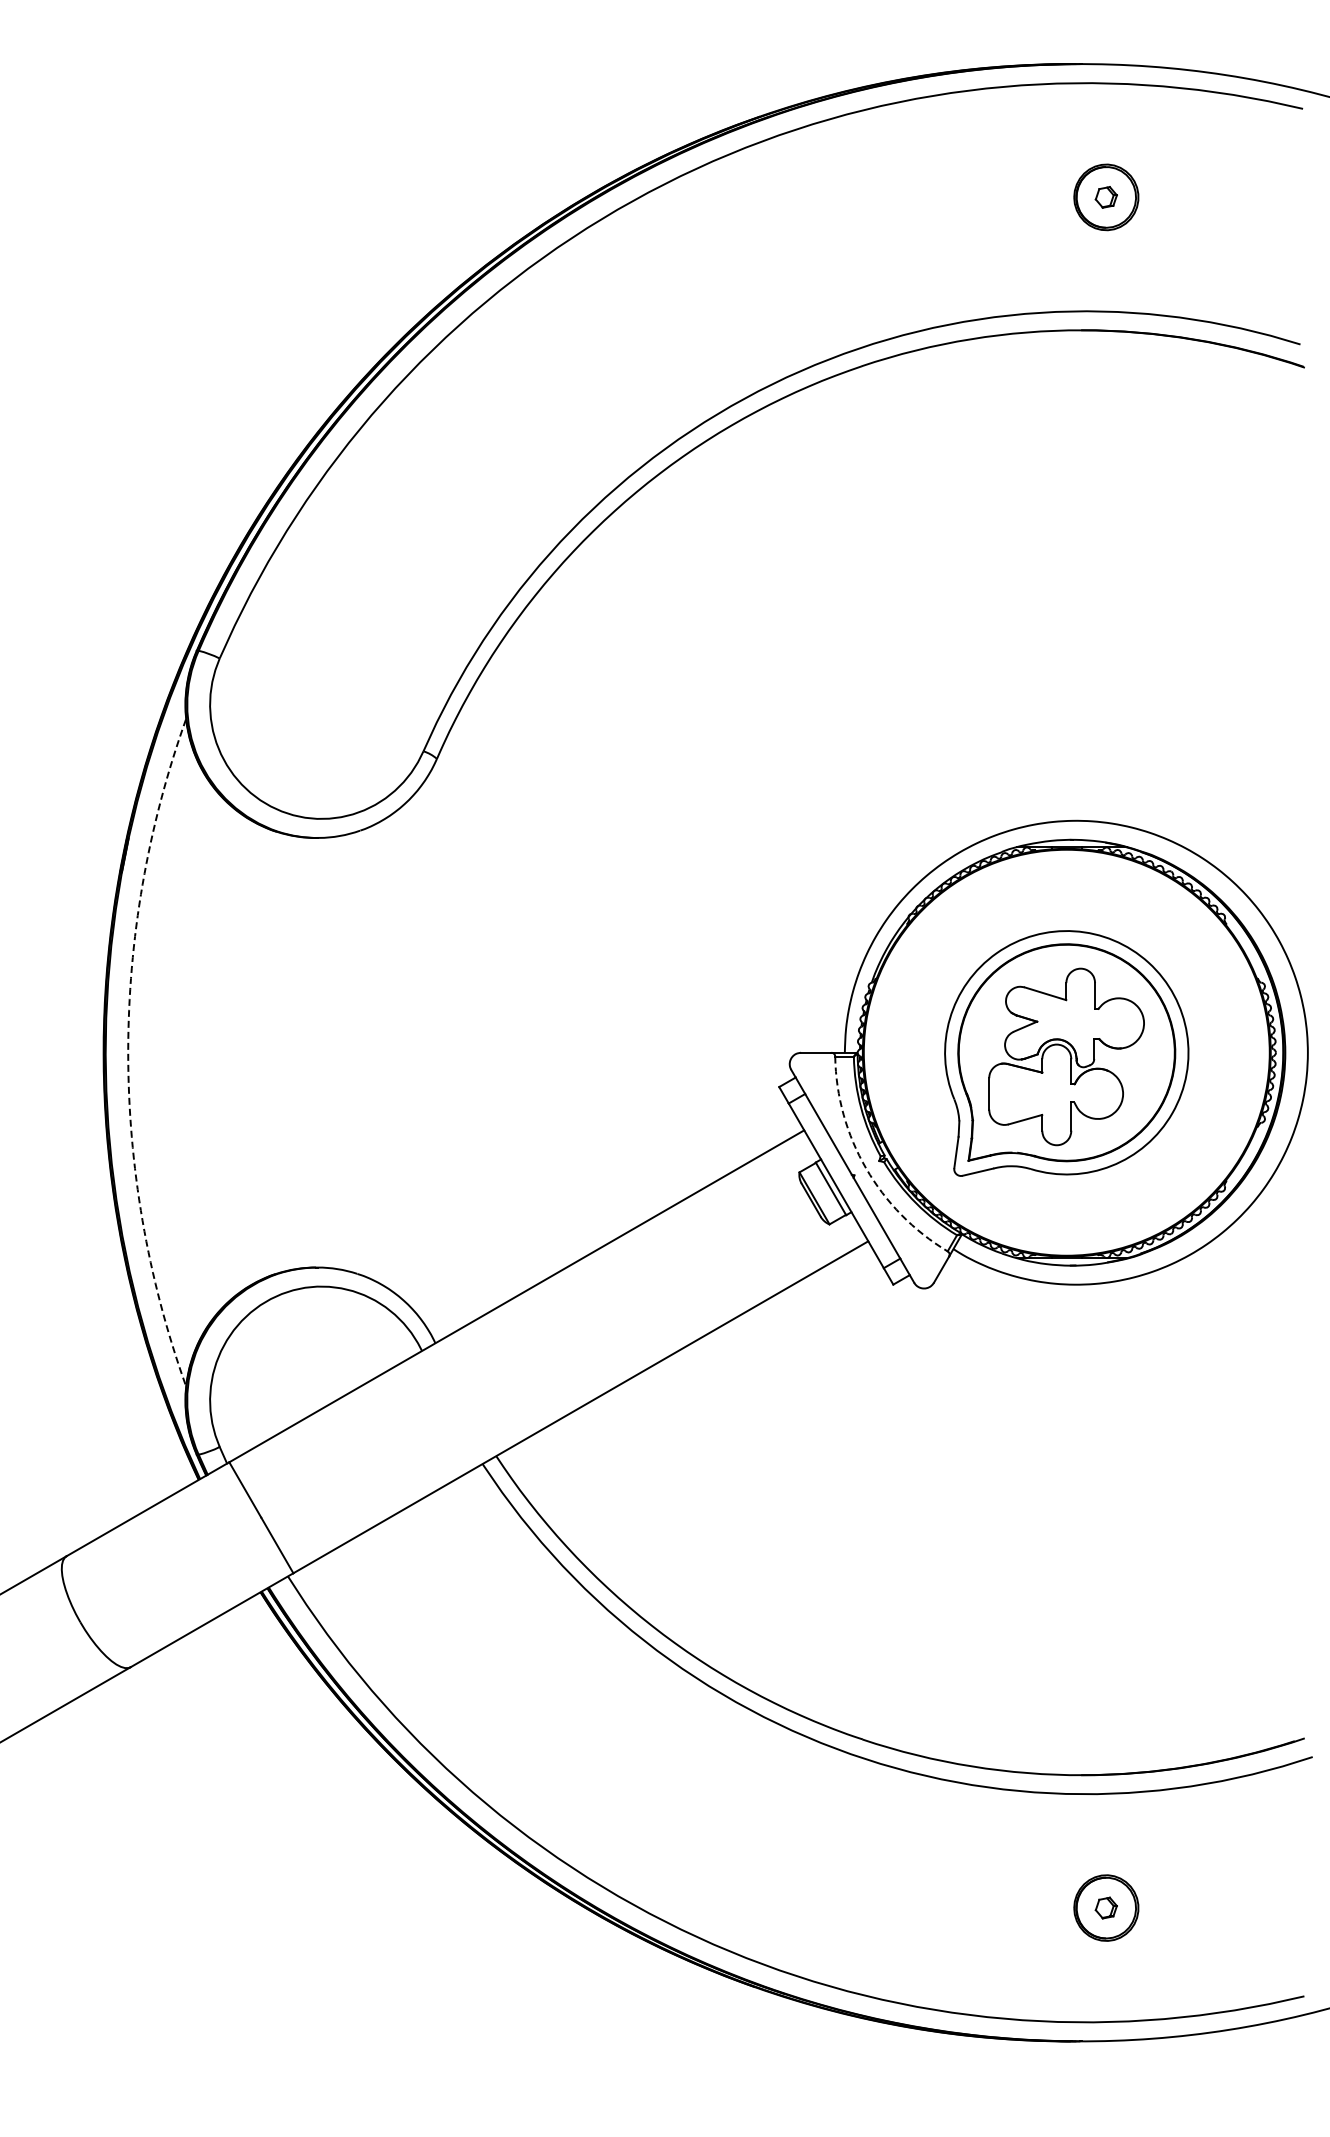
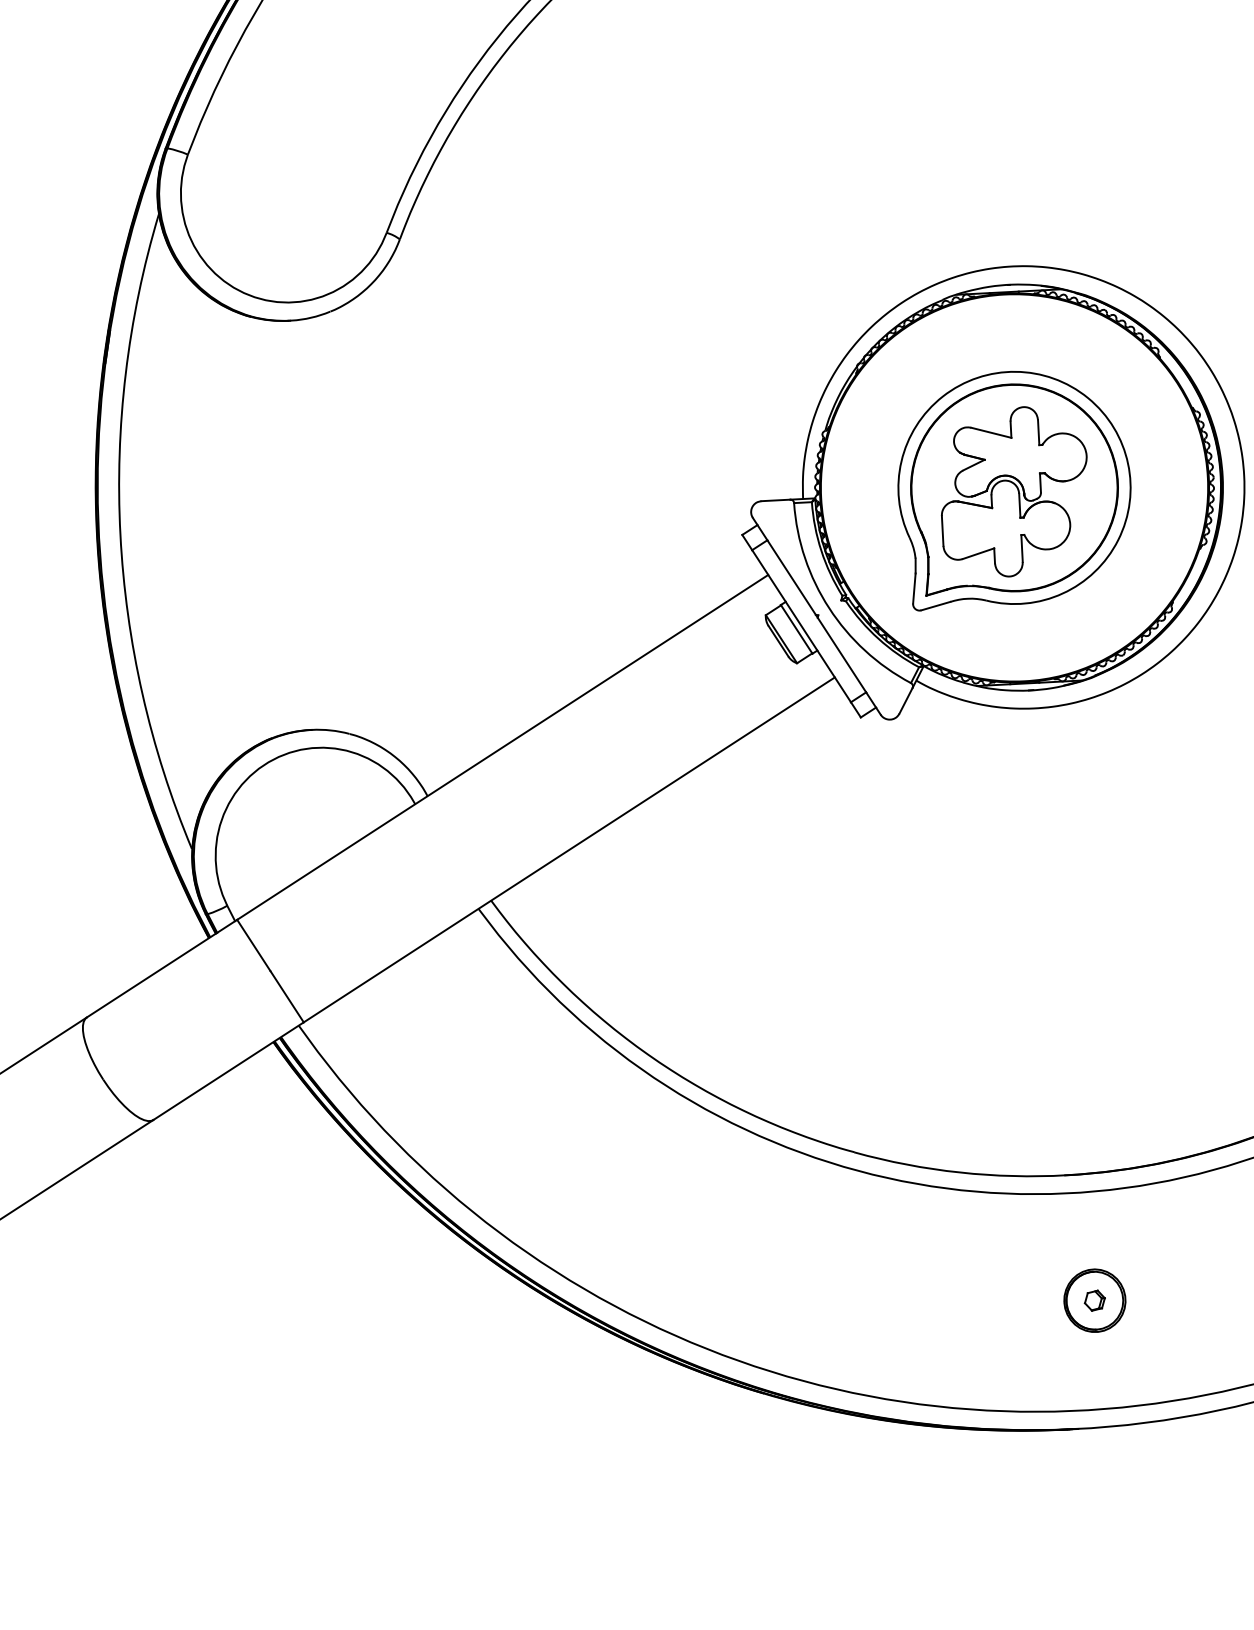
arc: (128, 1052) -> (120, 534), dashed -> solid
arc: (866, 1168) -> (829, 608), dashed -> solid

